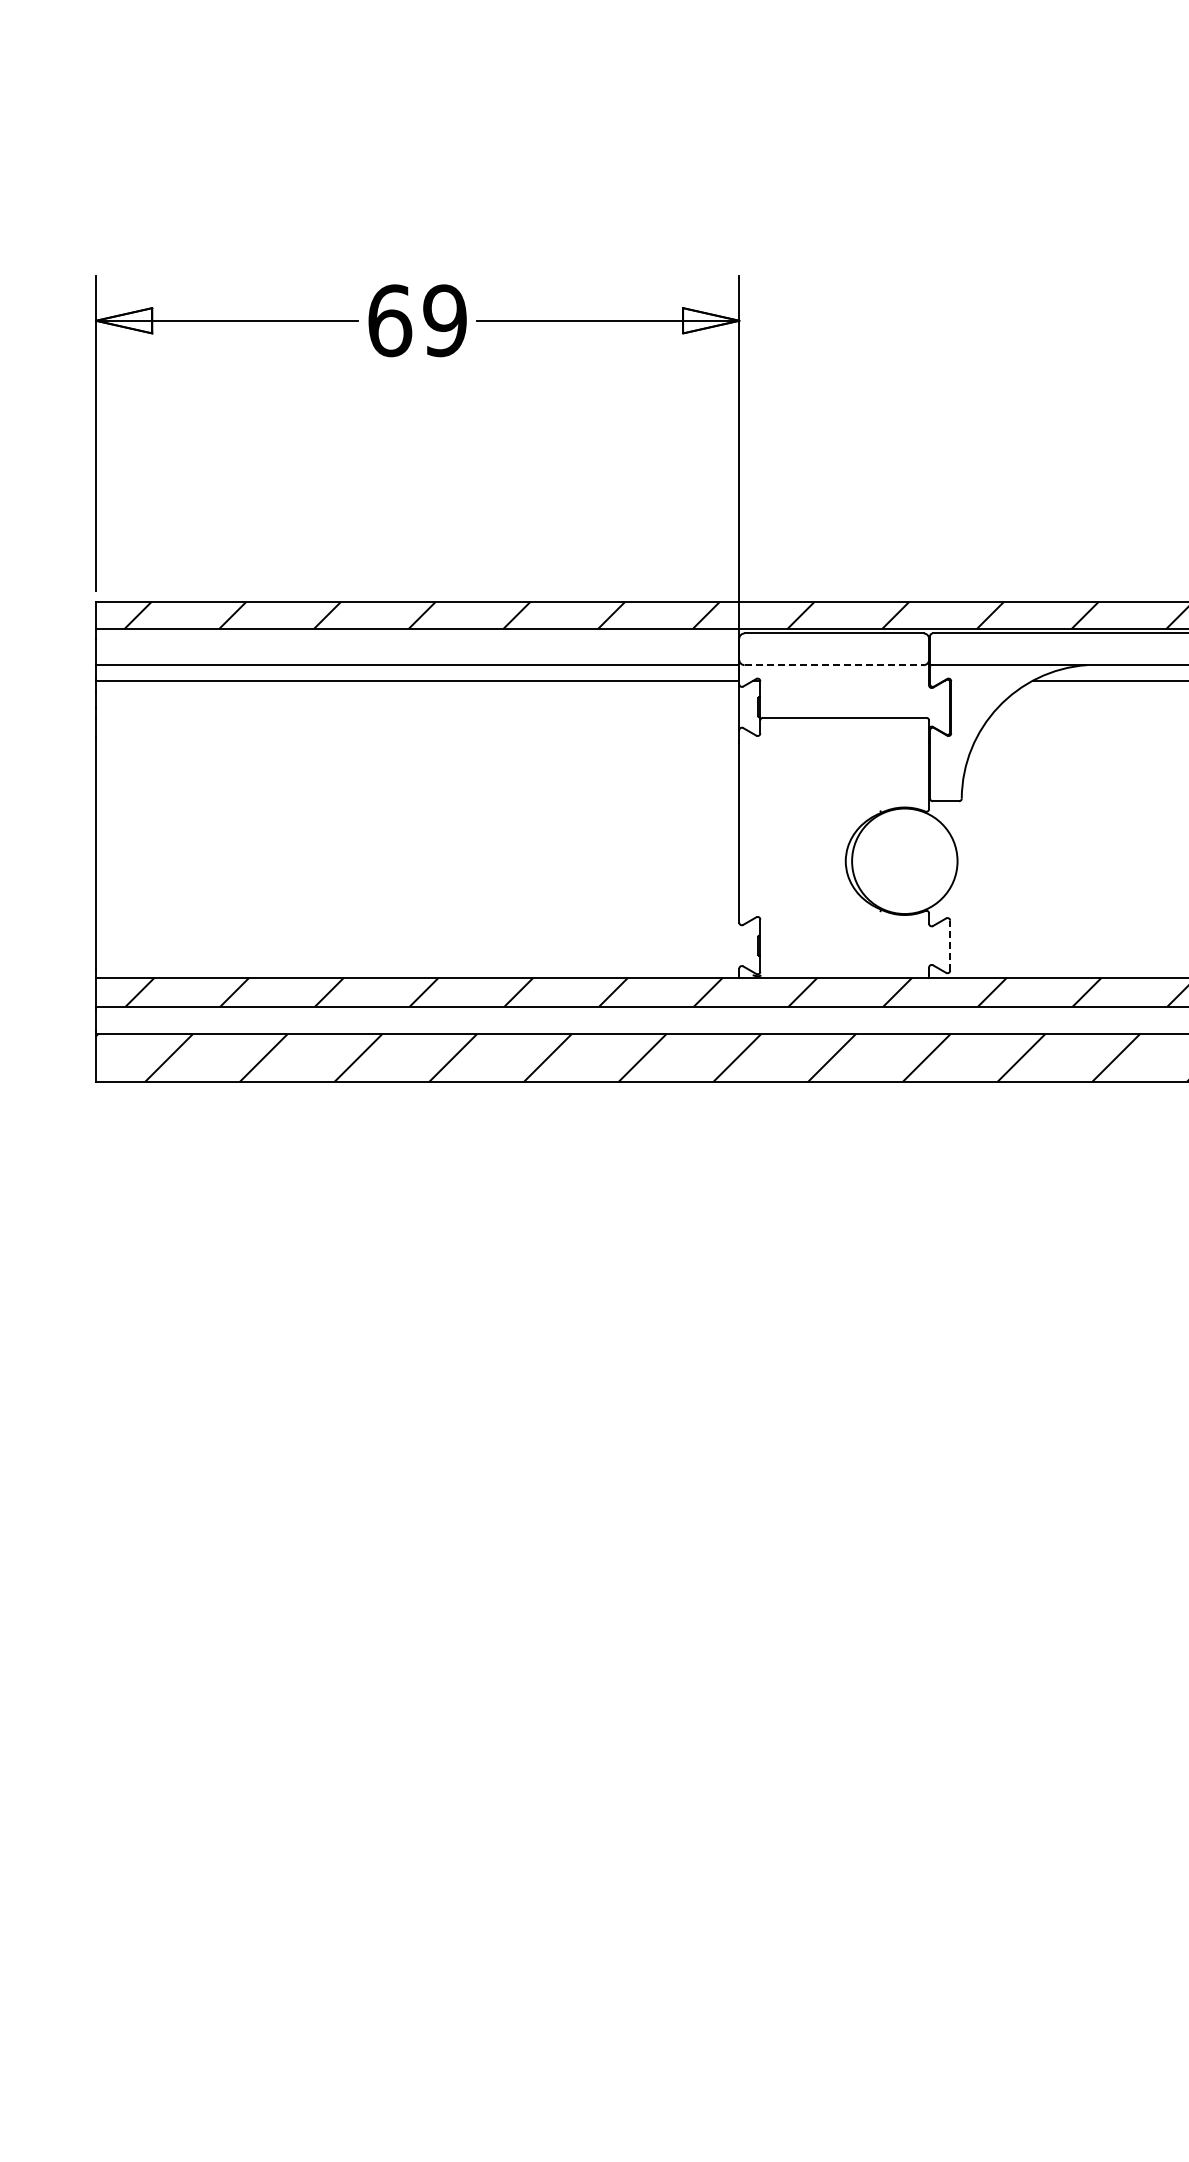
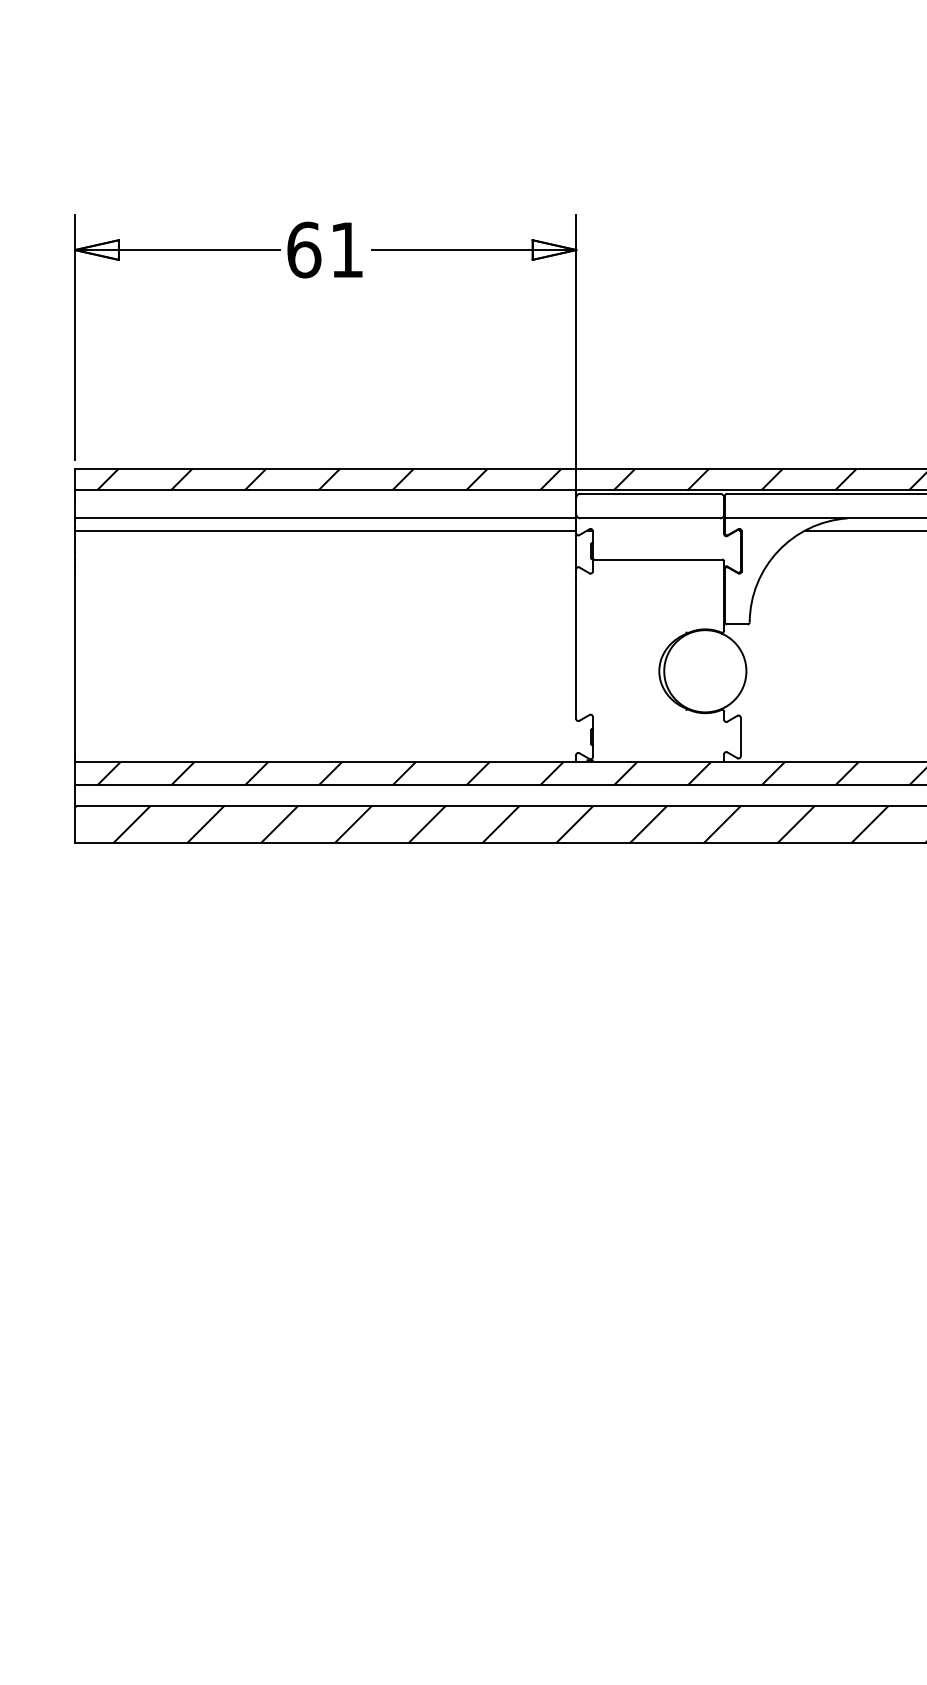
text: (444, 320) -> (346, 249), 69 -> 61
line: (834, 665) -> (650, 518), dashed -> solid
line: (950, 945) -> (740, 736), dashed -> solid

